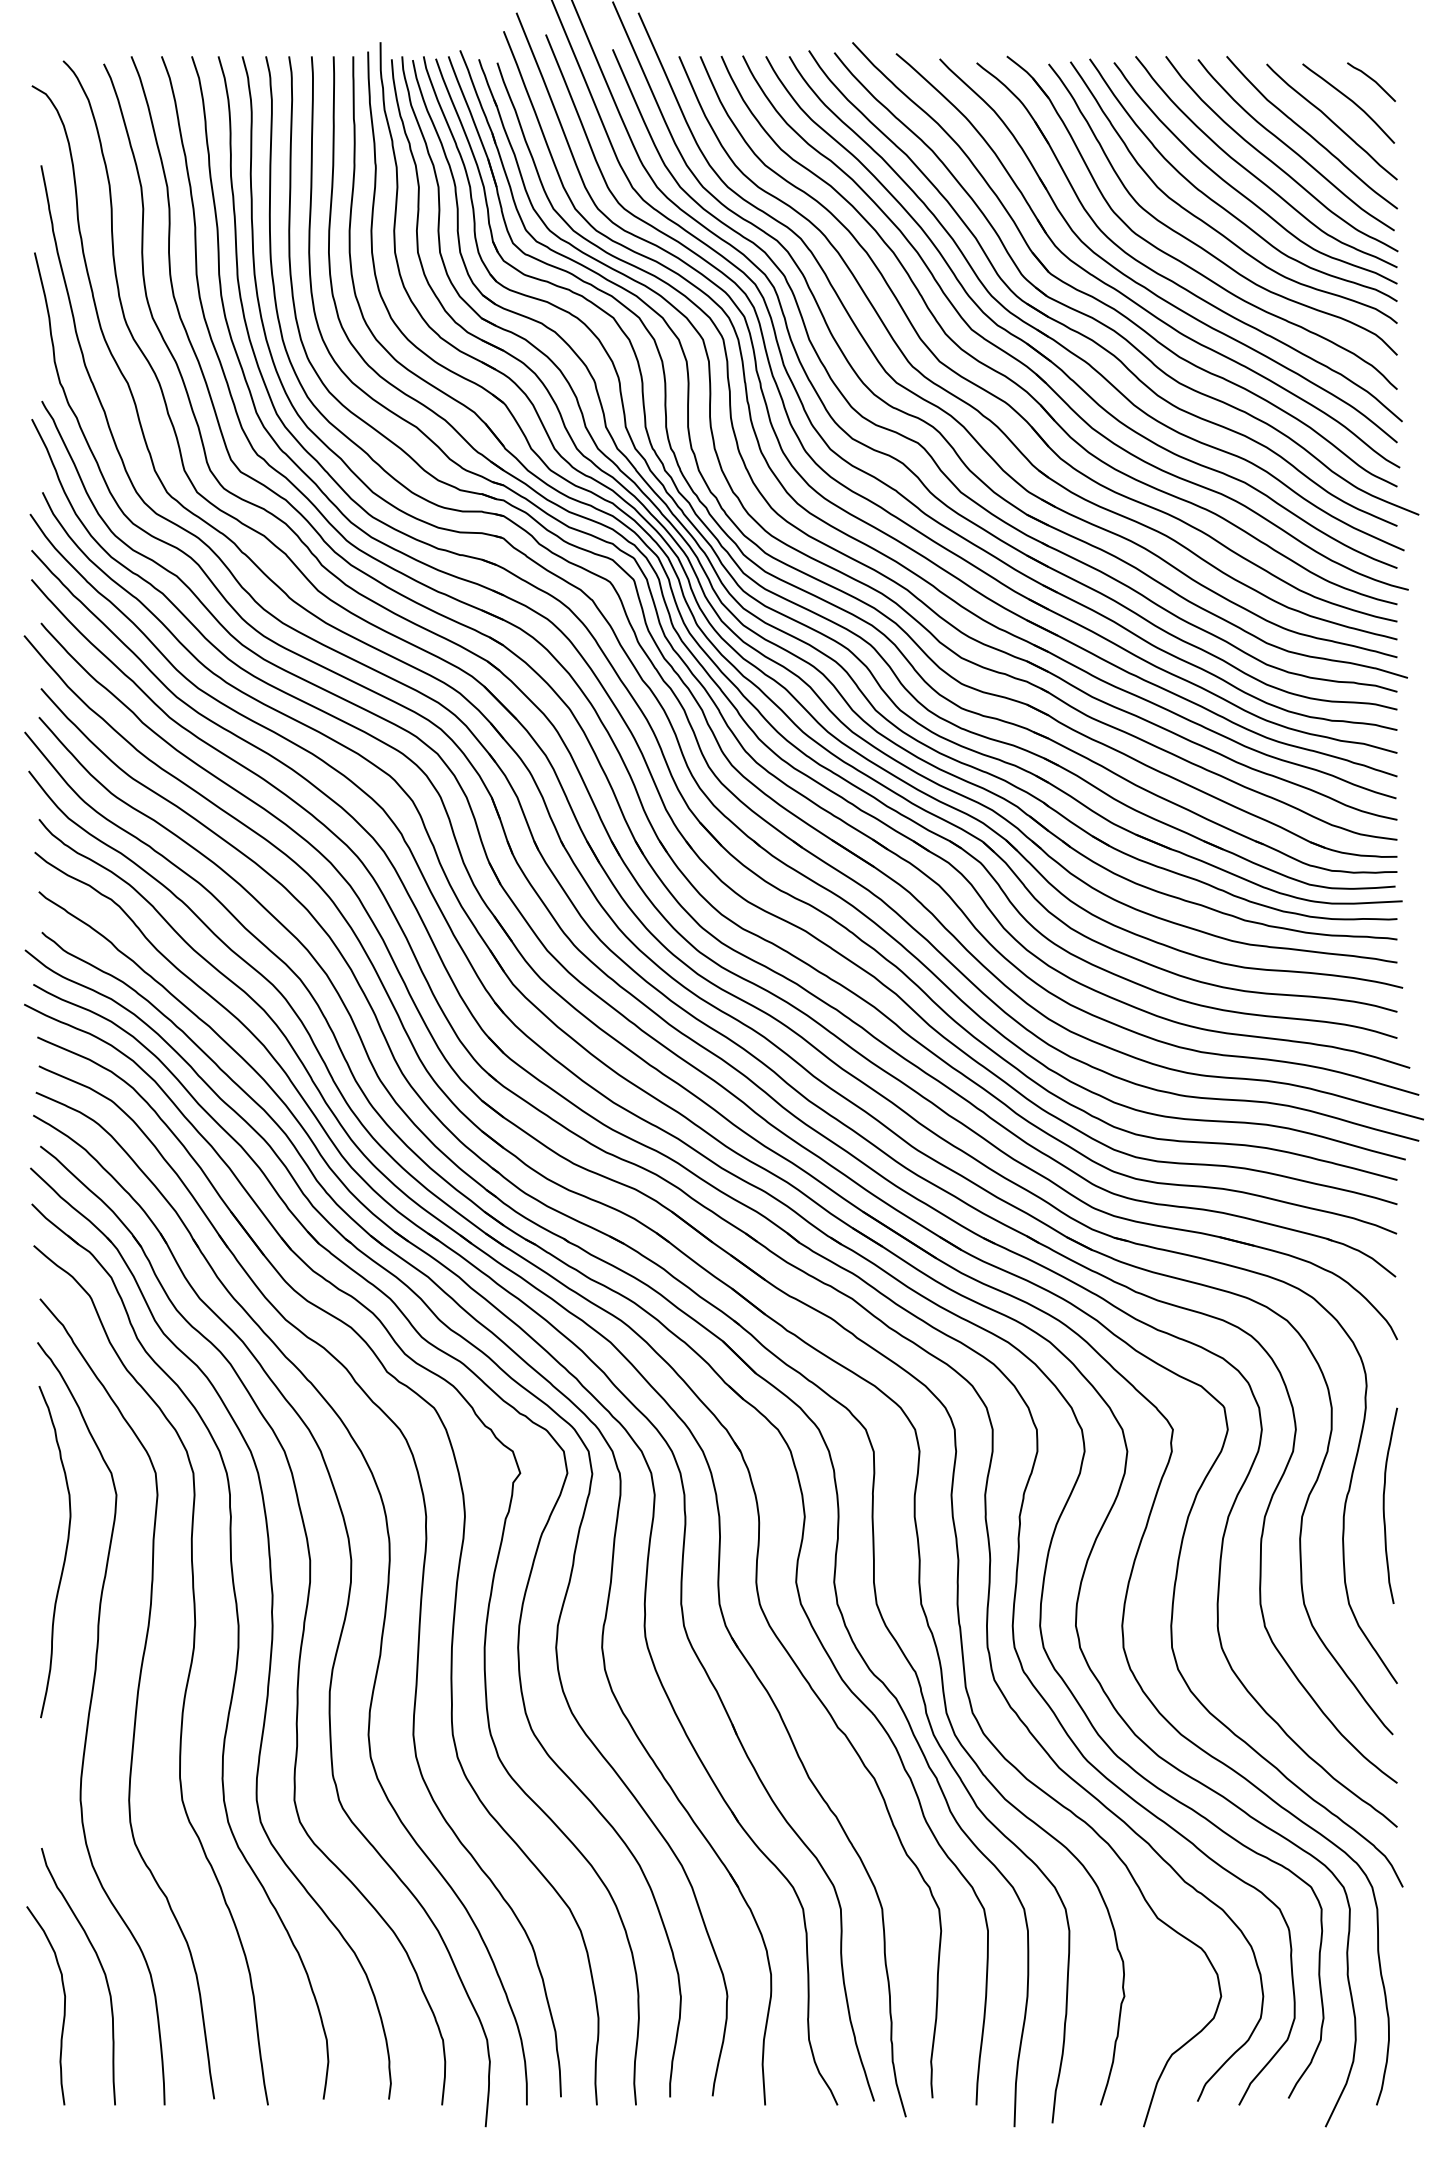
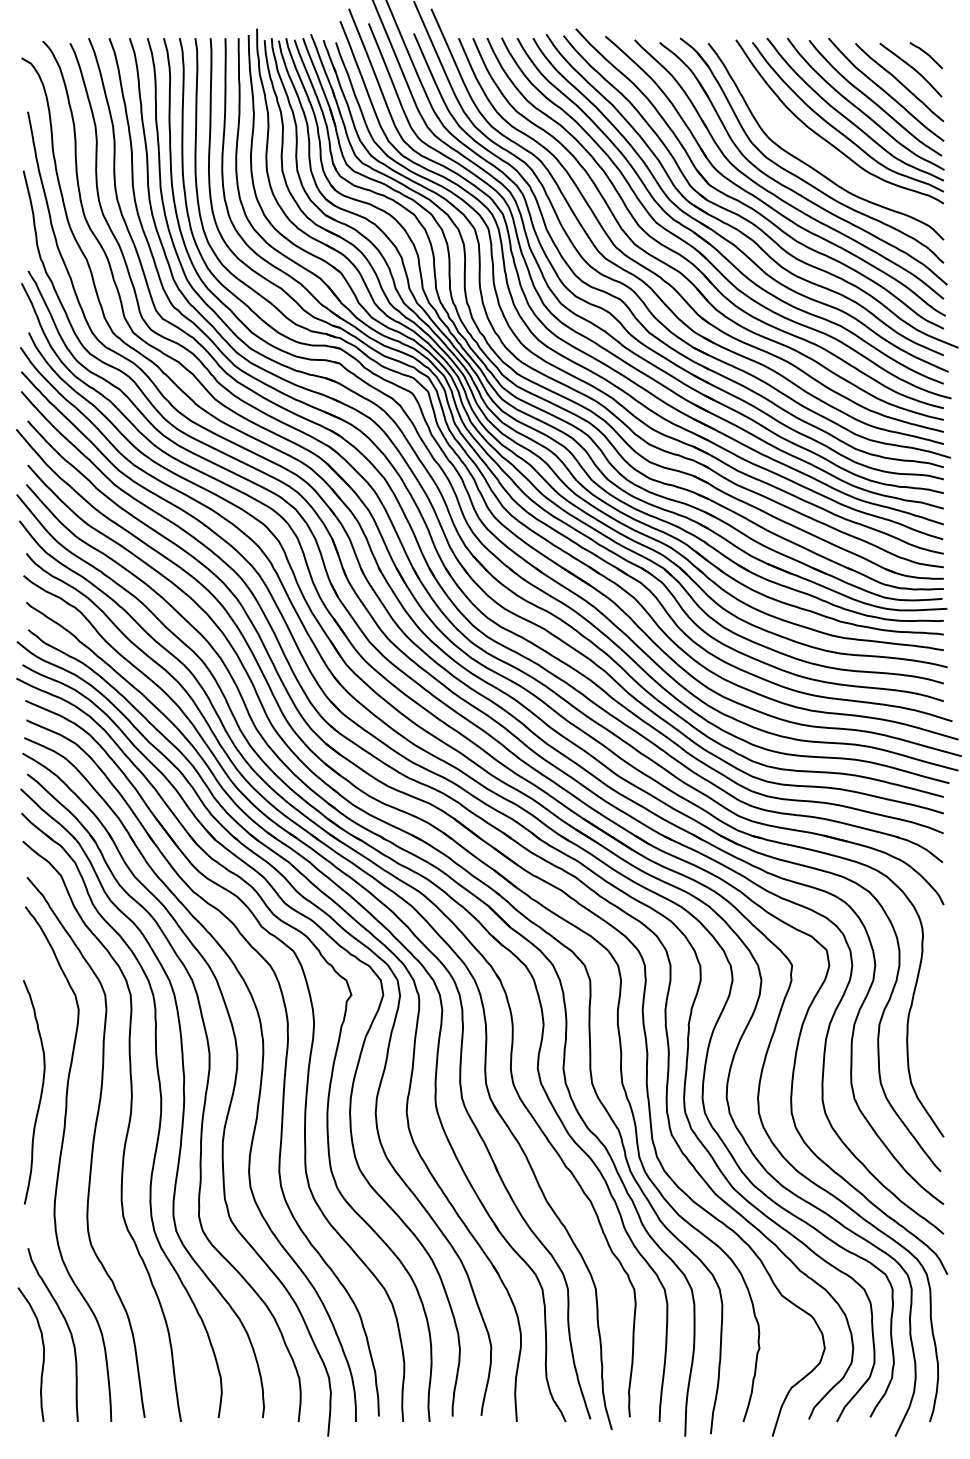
curve: (1211, 225) -> (818, 152), removed
curve: (1385, 1504) -> (935, 1016), removed
curve: (64, 1552) -> (40, 1092), moved

